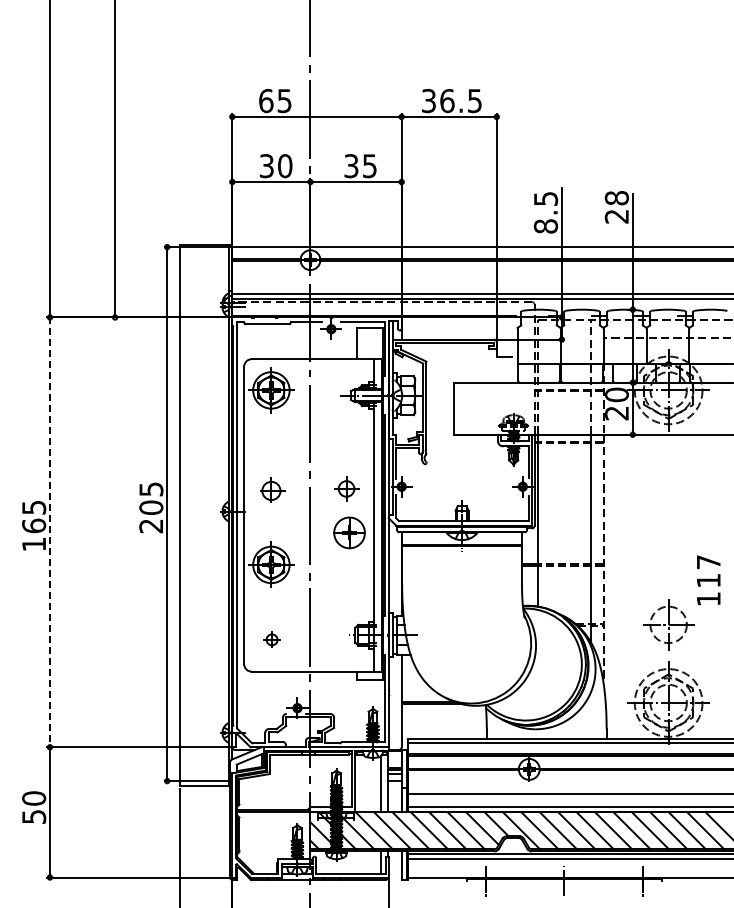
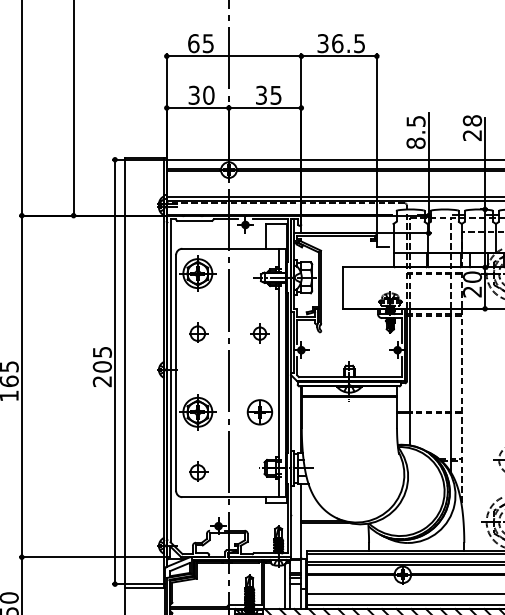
part: (346, 488) -> (259, 333), moved
part: (272, 489) -> (198, 332), moved
line: (50, 532) -> (22, 386), dashed -> solid
part: (349, 532) -> (259, 411), moved
part: (272, 638) -> (198, 470), size x1.67

